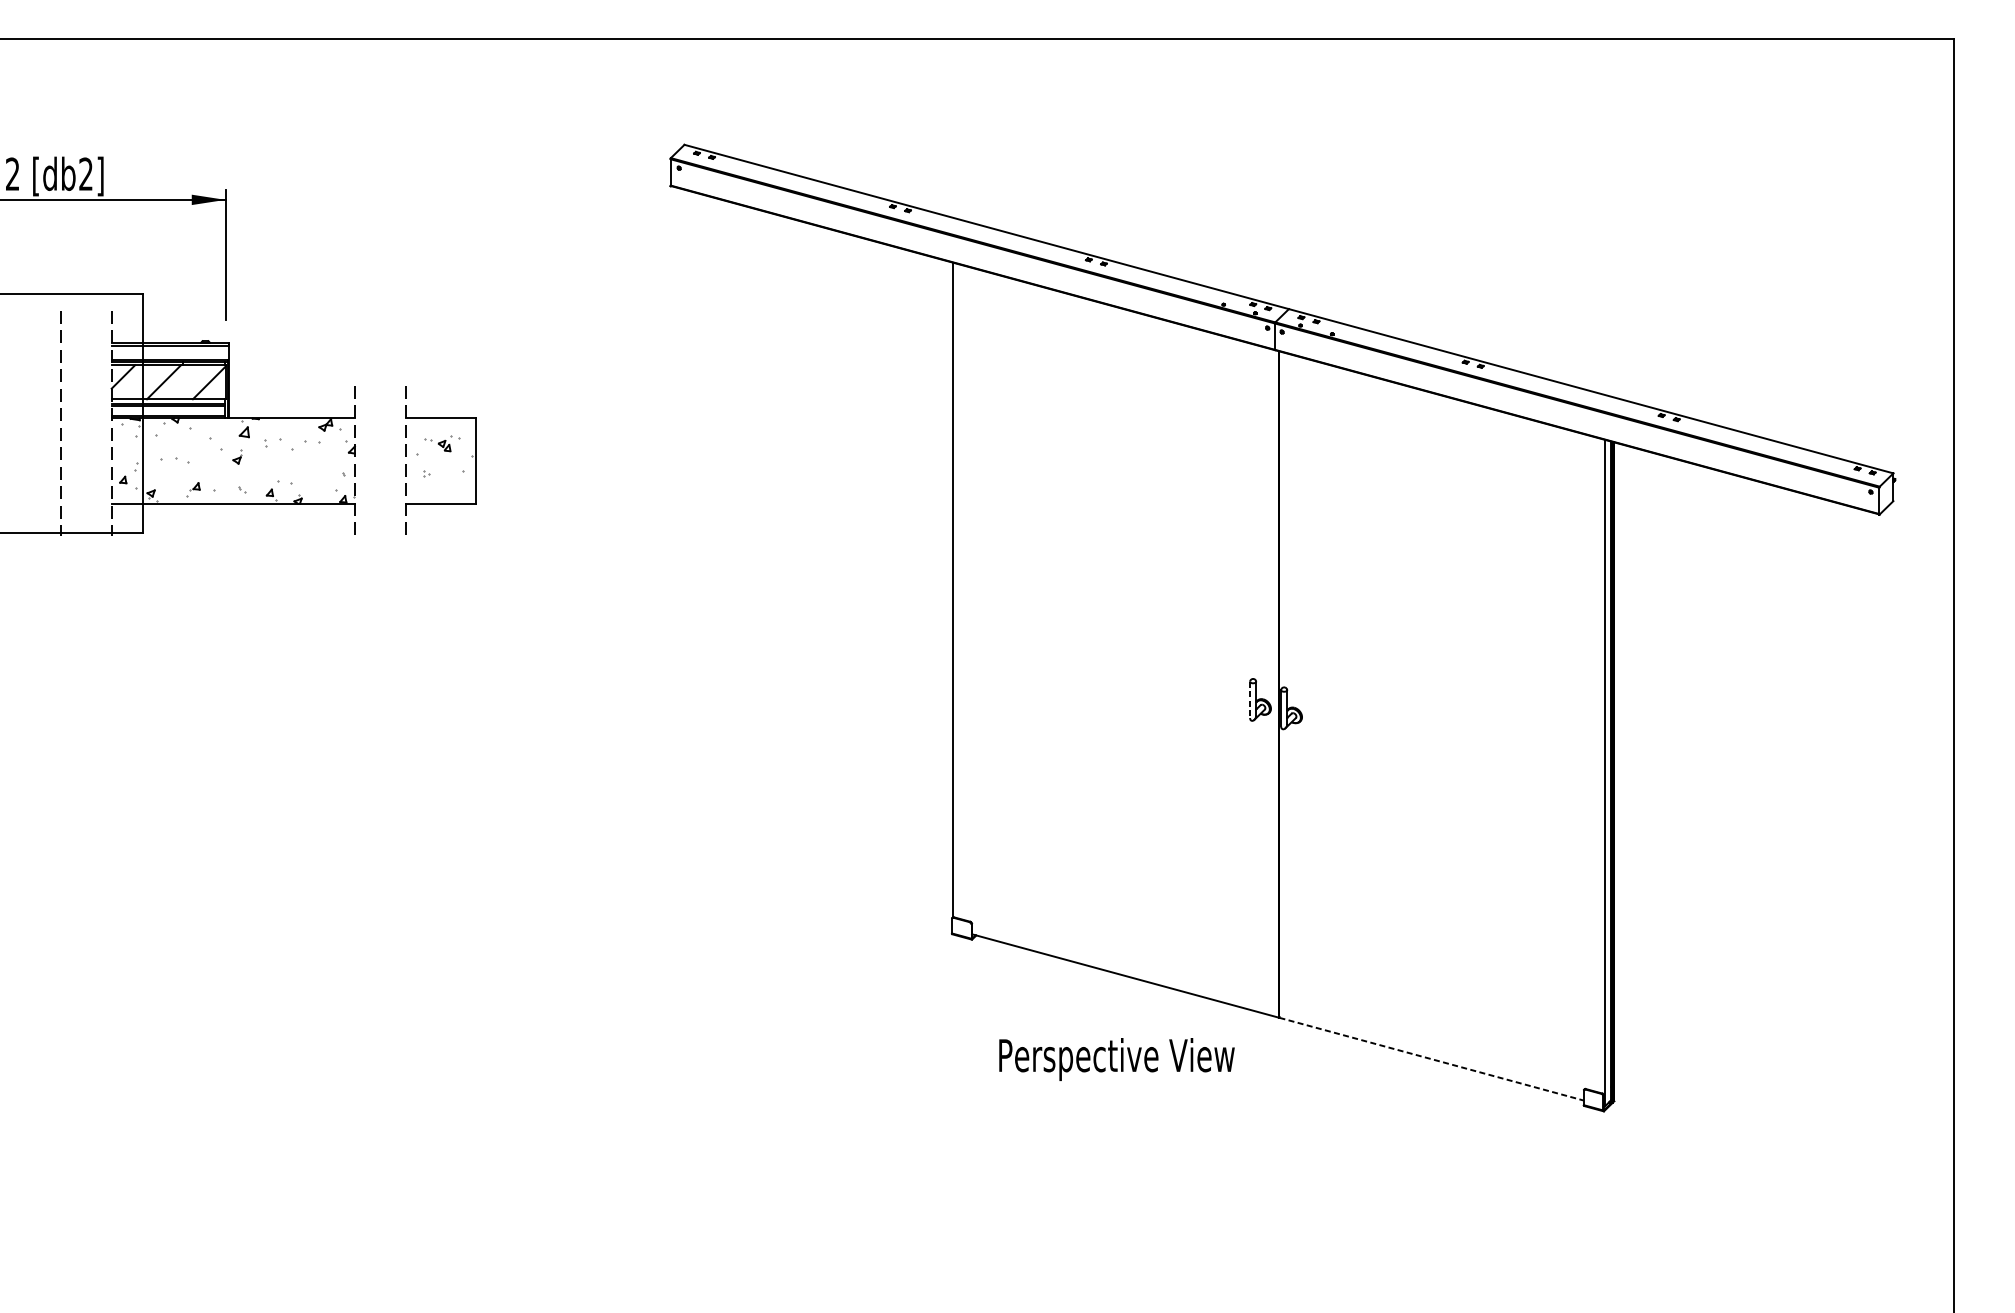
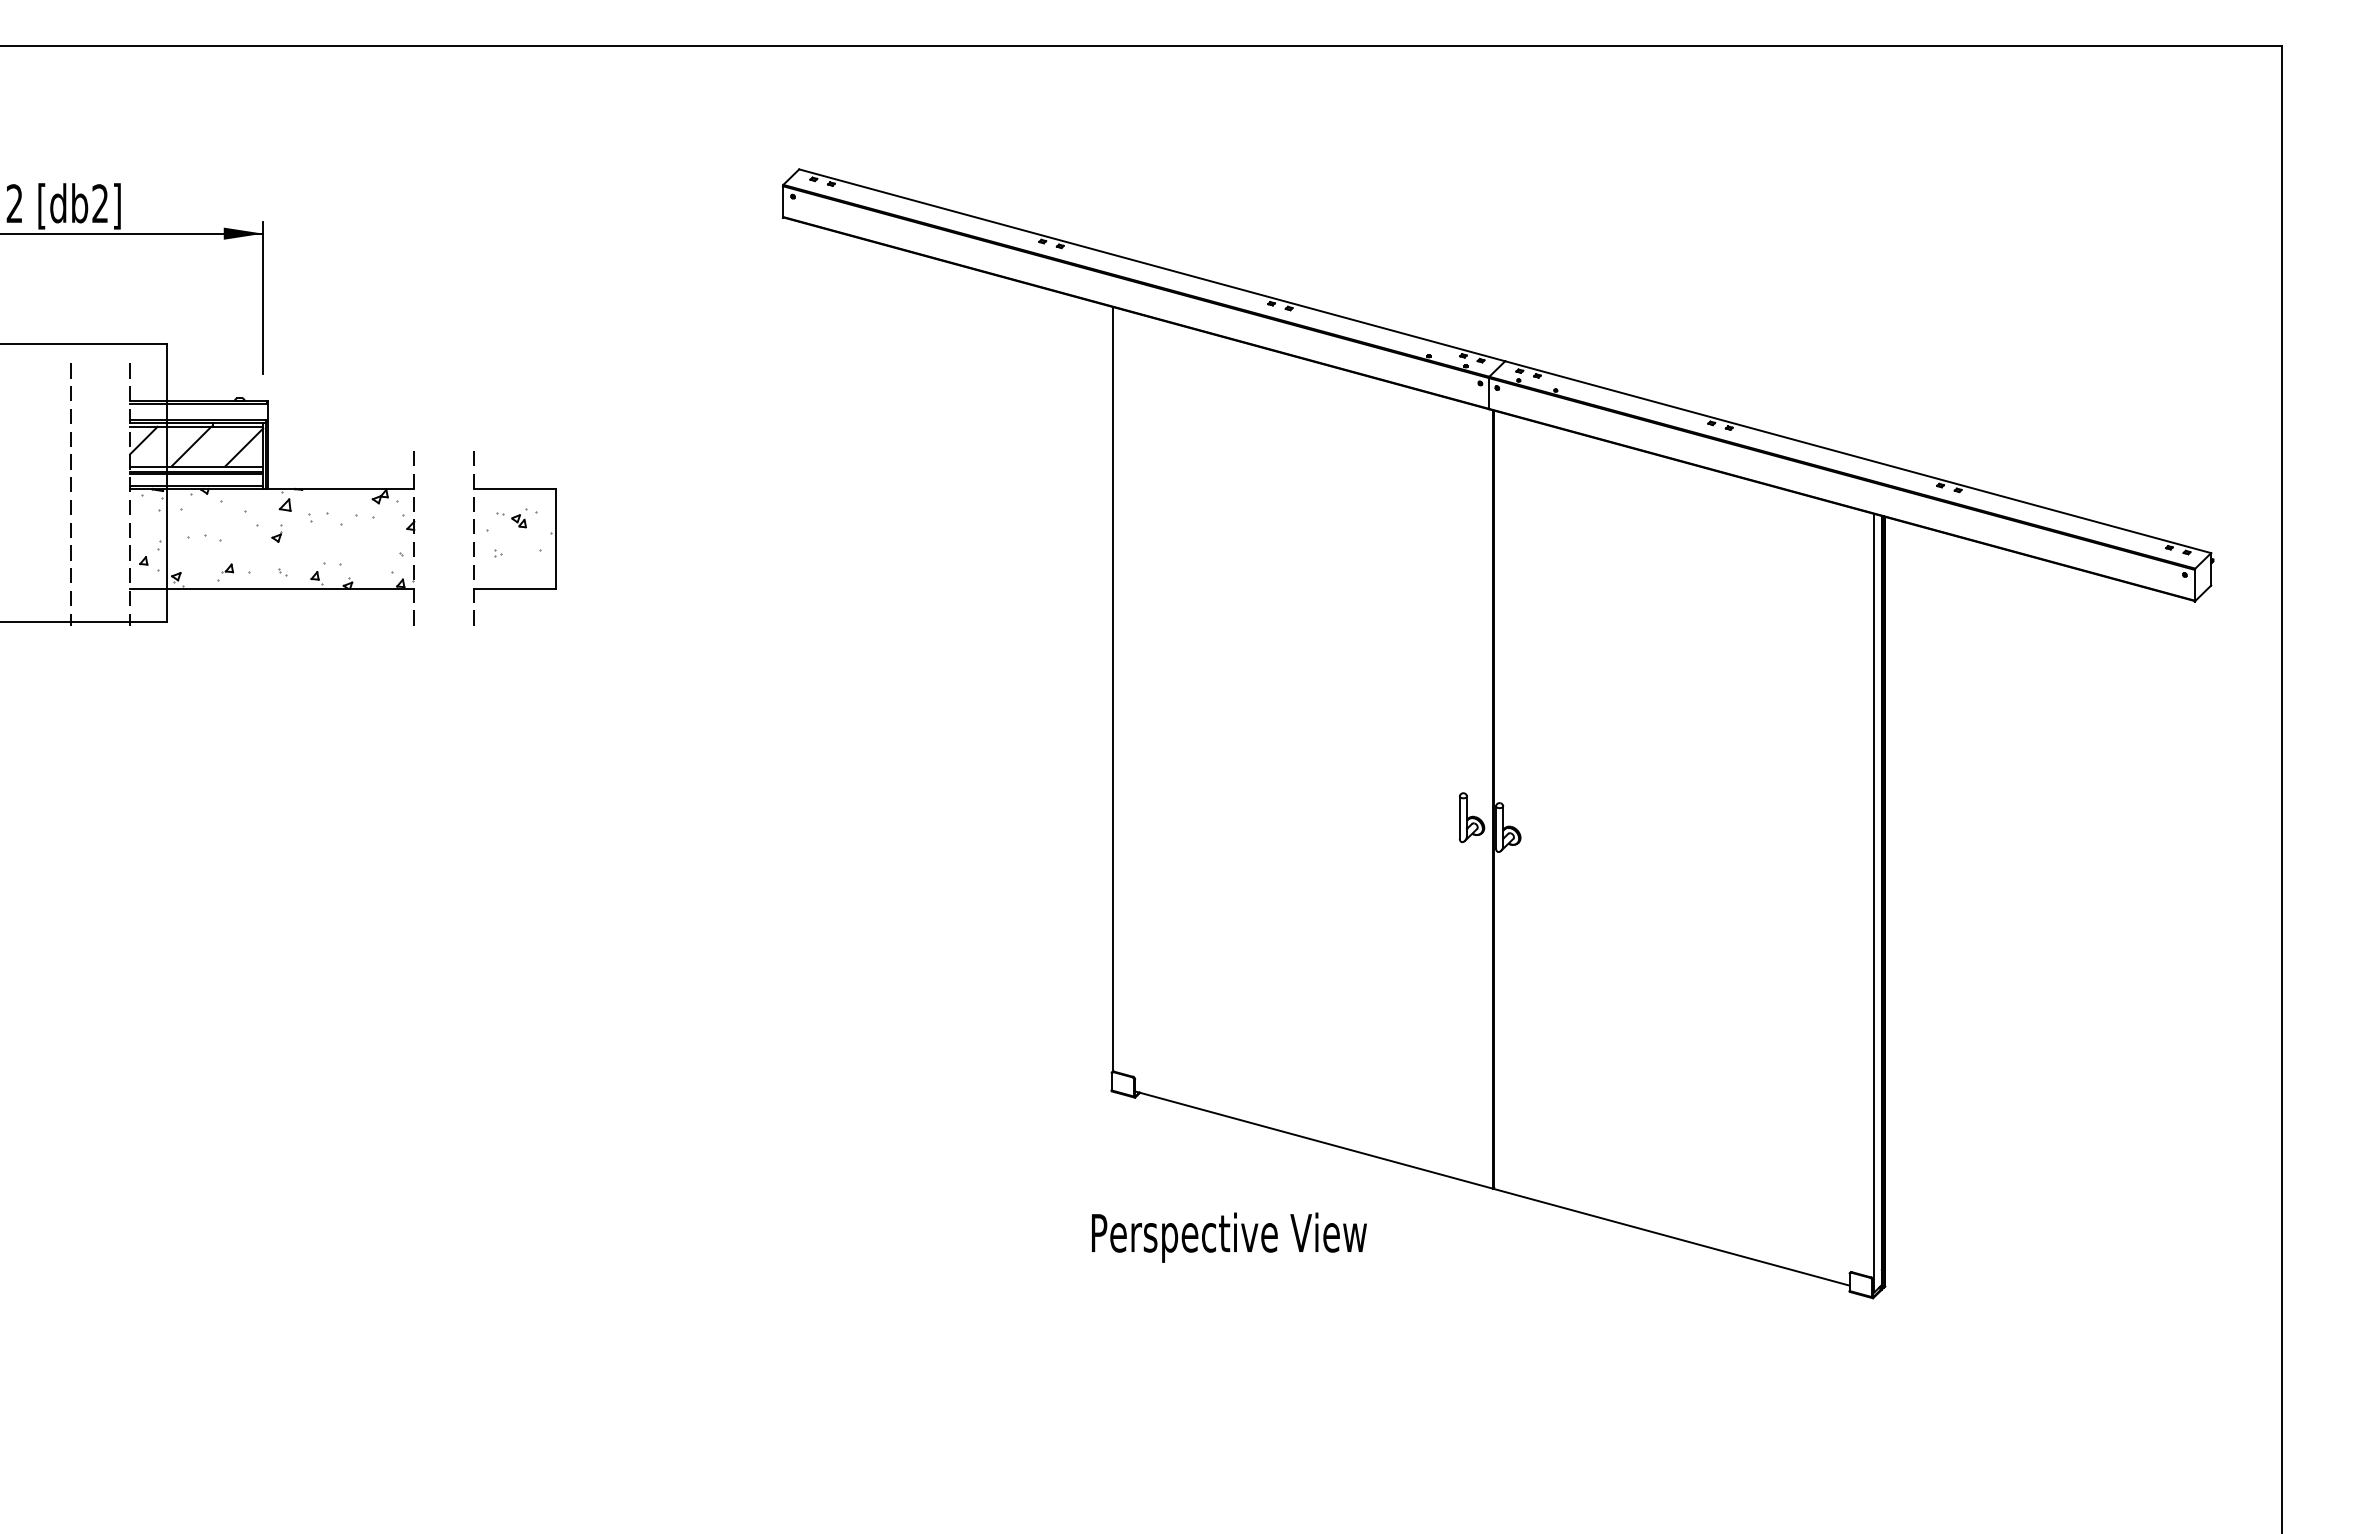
line: (1249, 700) -> (1459, 818), dashed -> solid
text: (1117, 1059) -> (1229, 1237), moved
line: (1432, 1059) -> (1672, 1237), dashed -> solid

